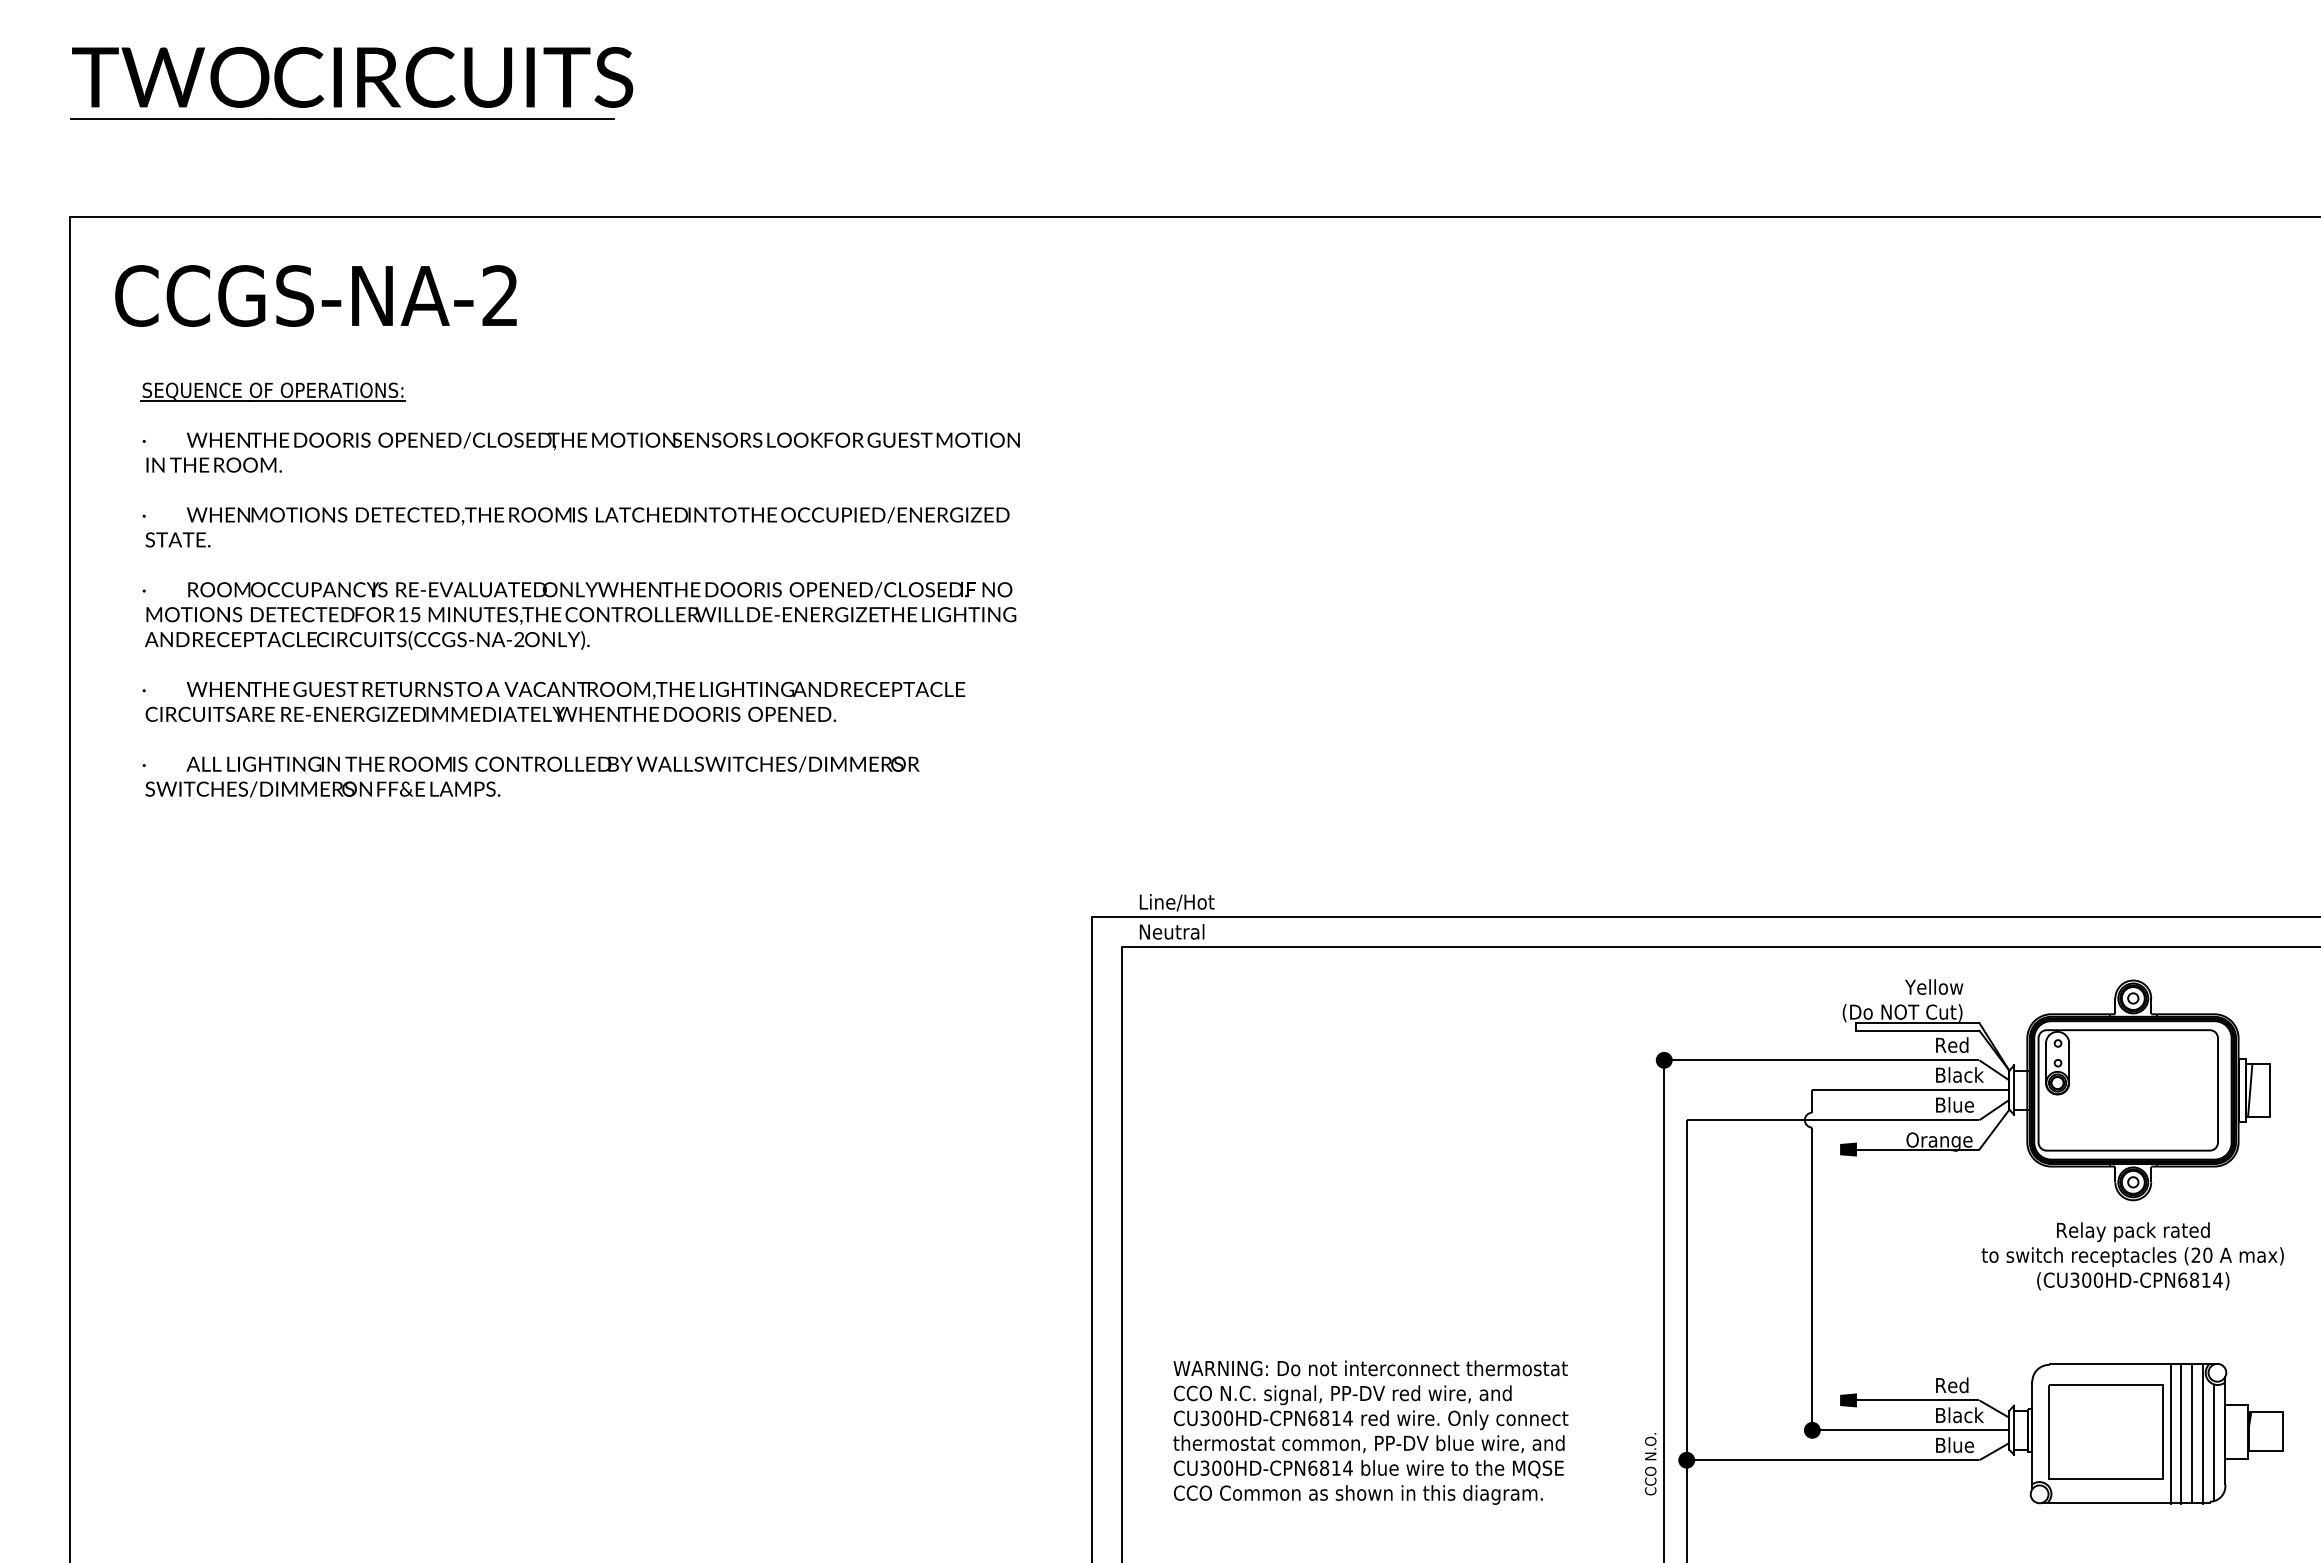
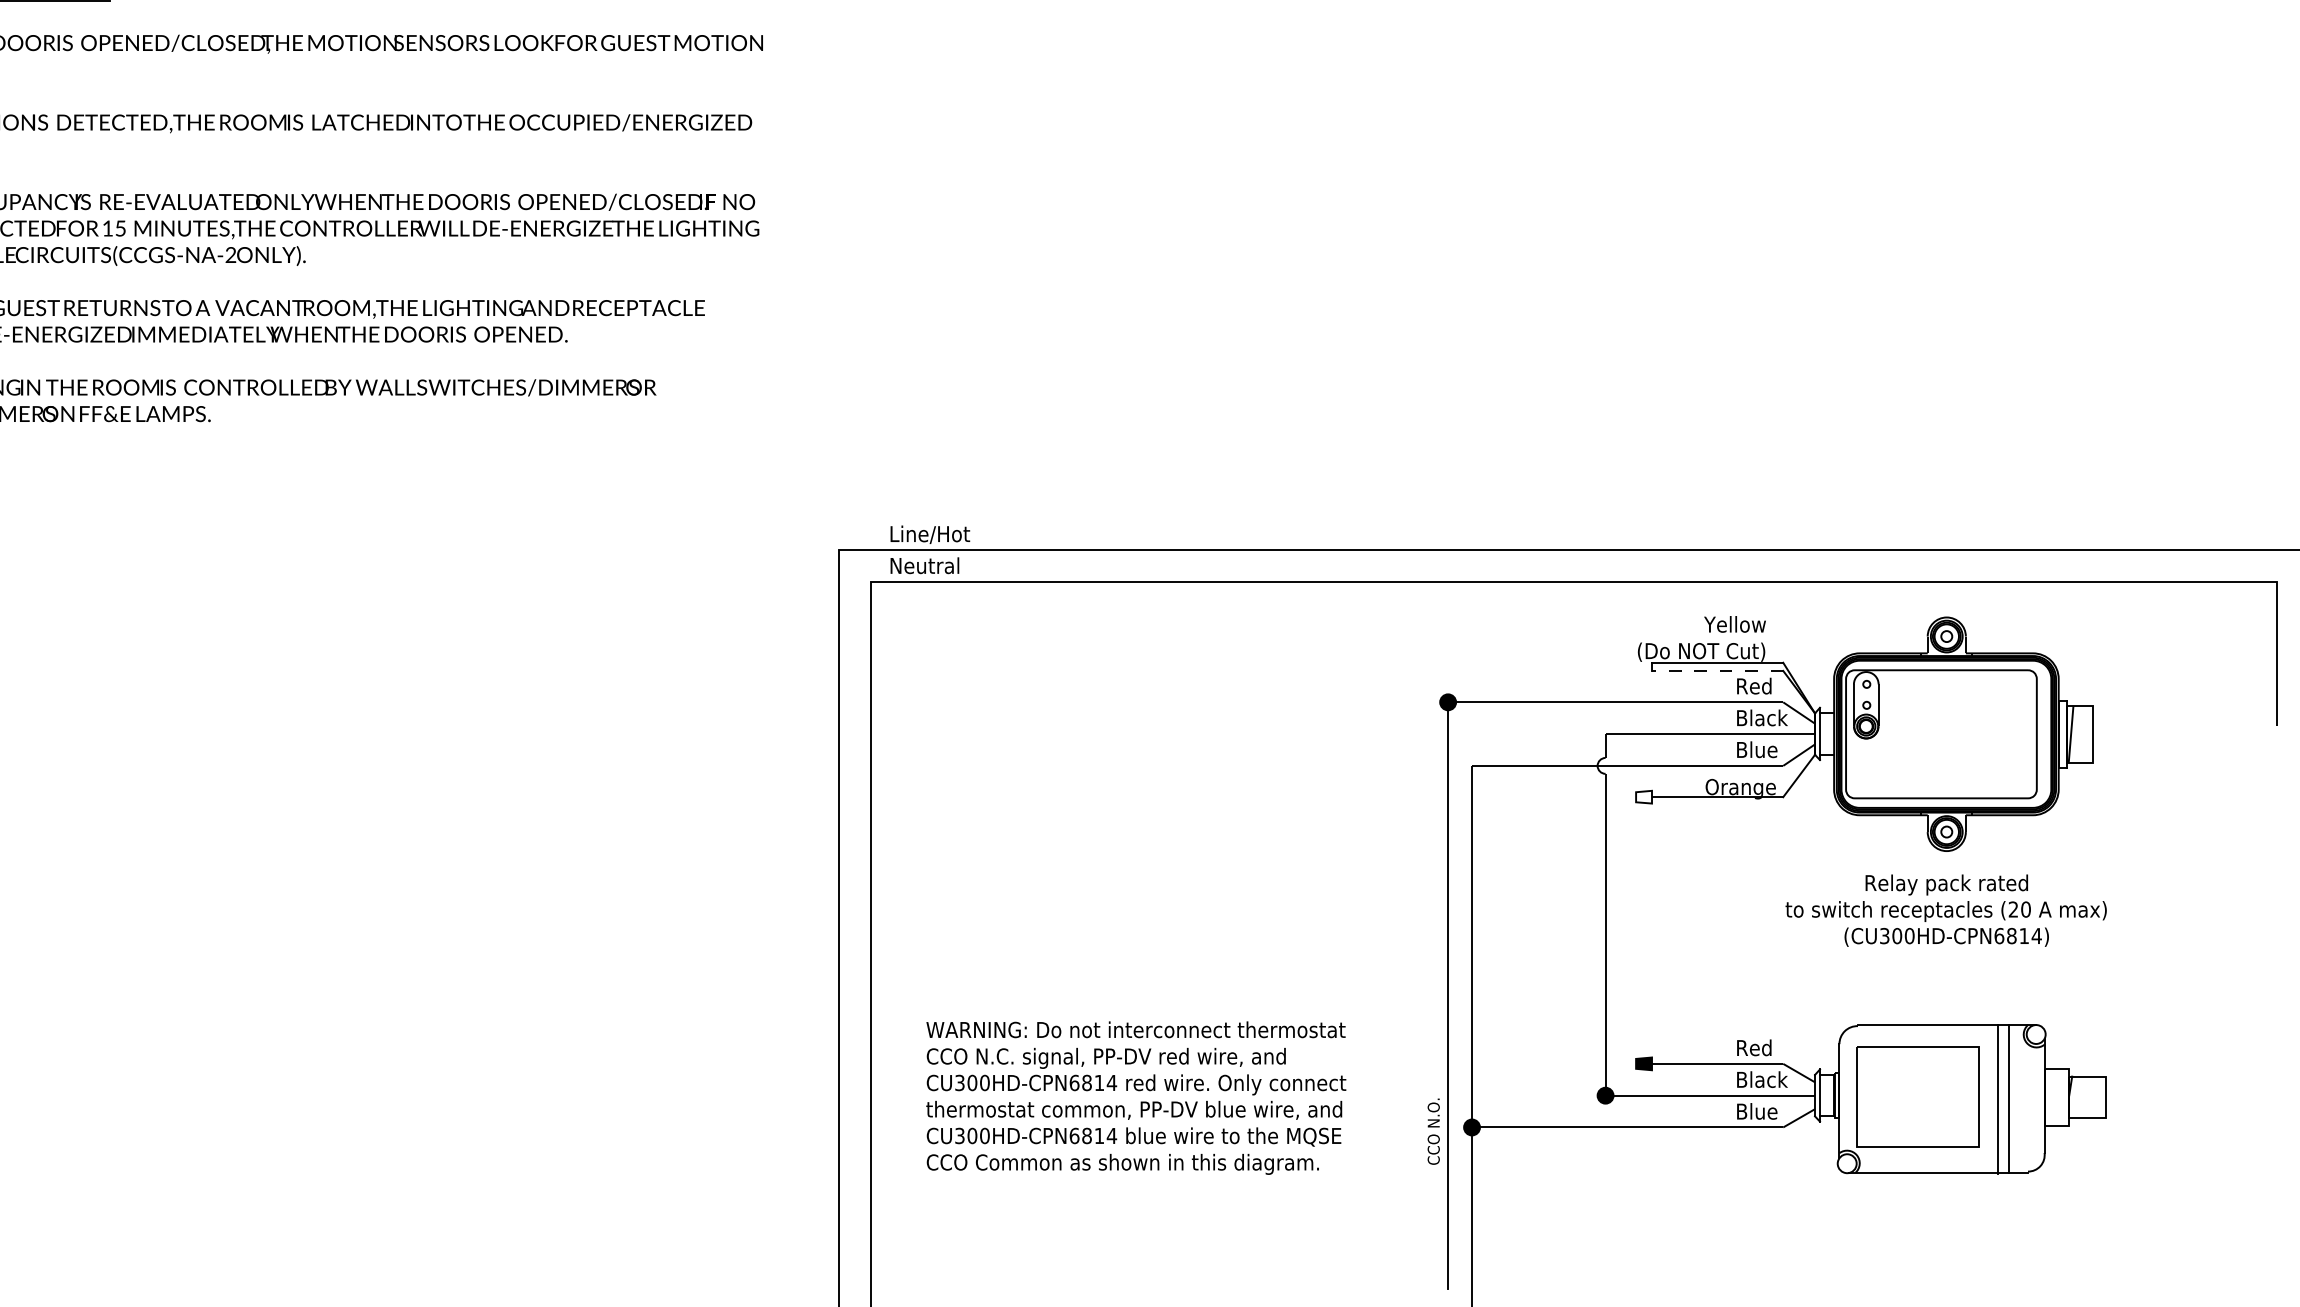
line: (1917, 1030) -> (1717, 670), solid -> dashed
fill: (1848, 1149) -> (1644, 797), removed
line: (2170, 1433) -> (1986, 1099), removed
line: (2203, 1433) -> (2021, 1099), removed
line: (2213, 1443) -> (2032, 1109), removed

